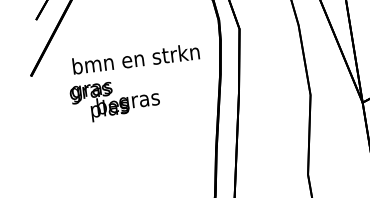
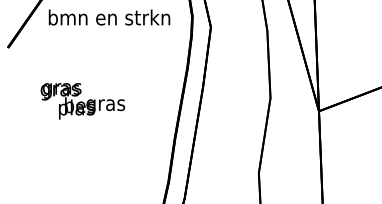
text: (136, 58) -> (109, 17), moved
text: (114, 100) -> (82, 101), moved

